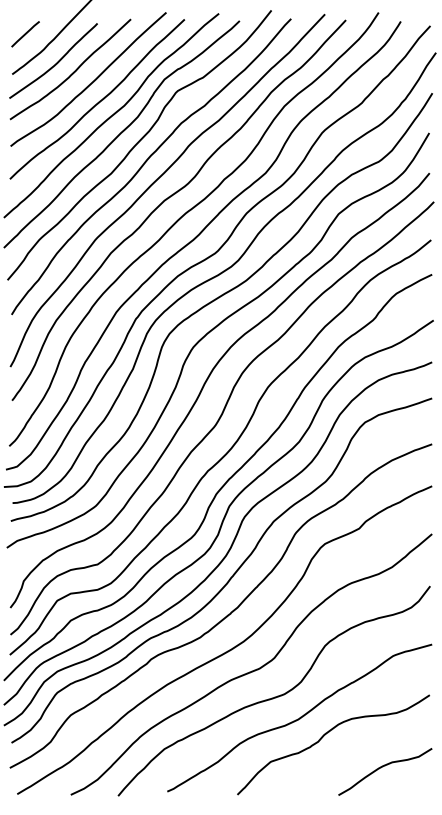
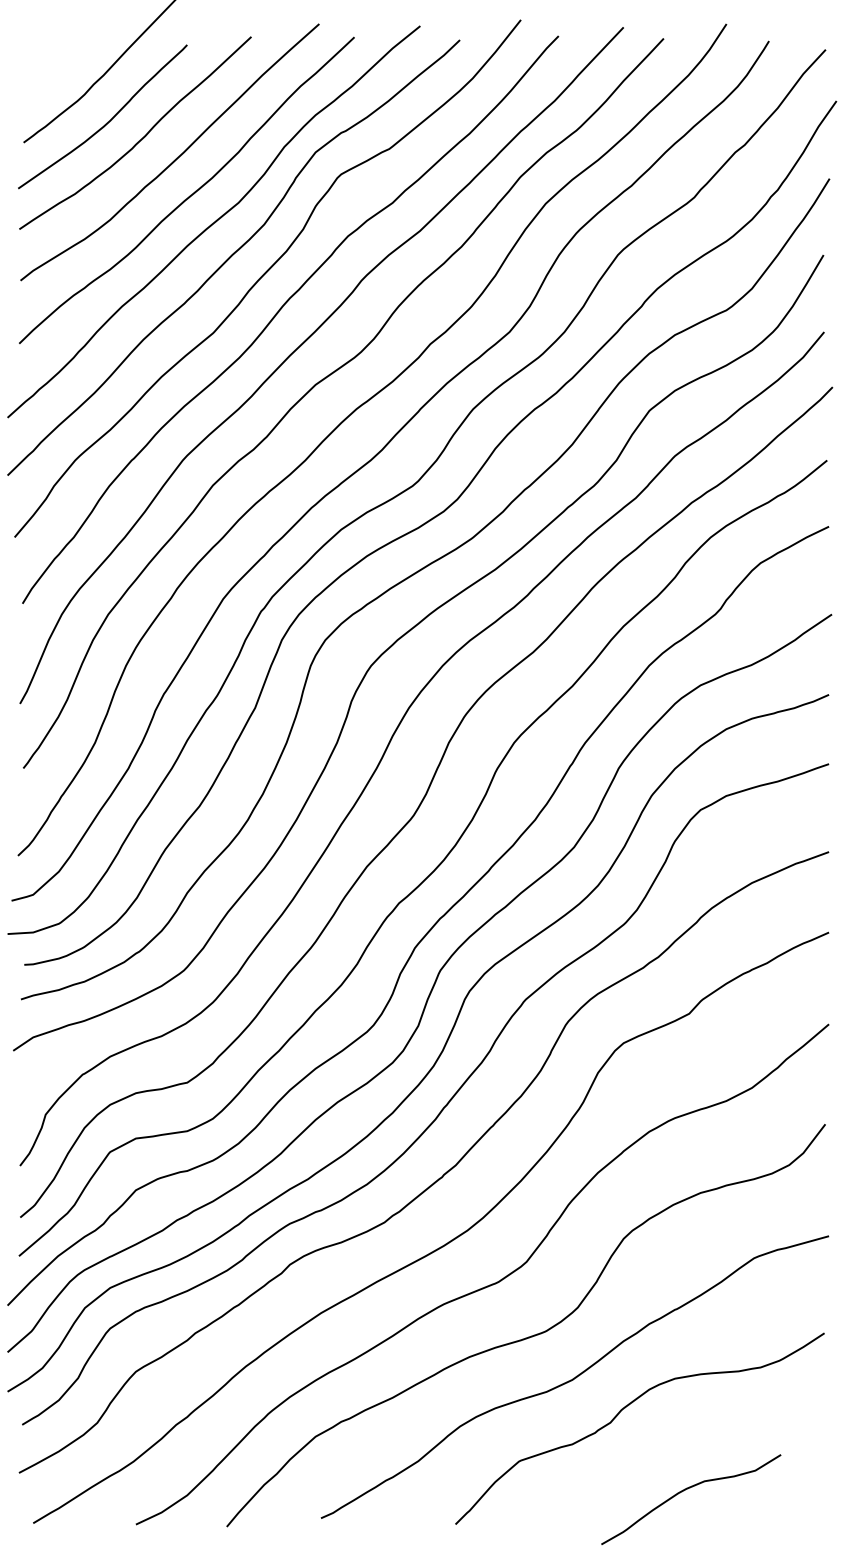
line: (25, 34) -> (49, 66), removed
curve: (385, 766) -> (691, 1489), moved

